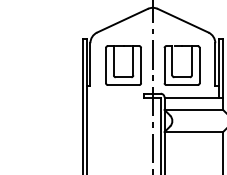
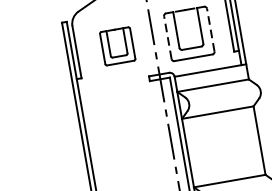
part: (123, 65) -> (117, 46), size x0.7
line: (164, 65) -> (167, 37), solid -> dashed
line: (199, 65) -> (210, 30), solid -> dashed

